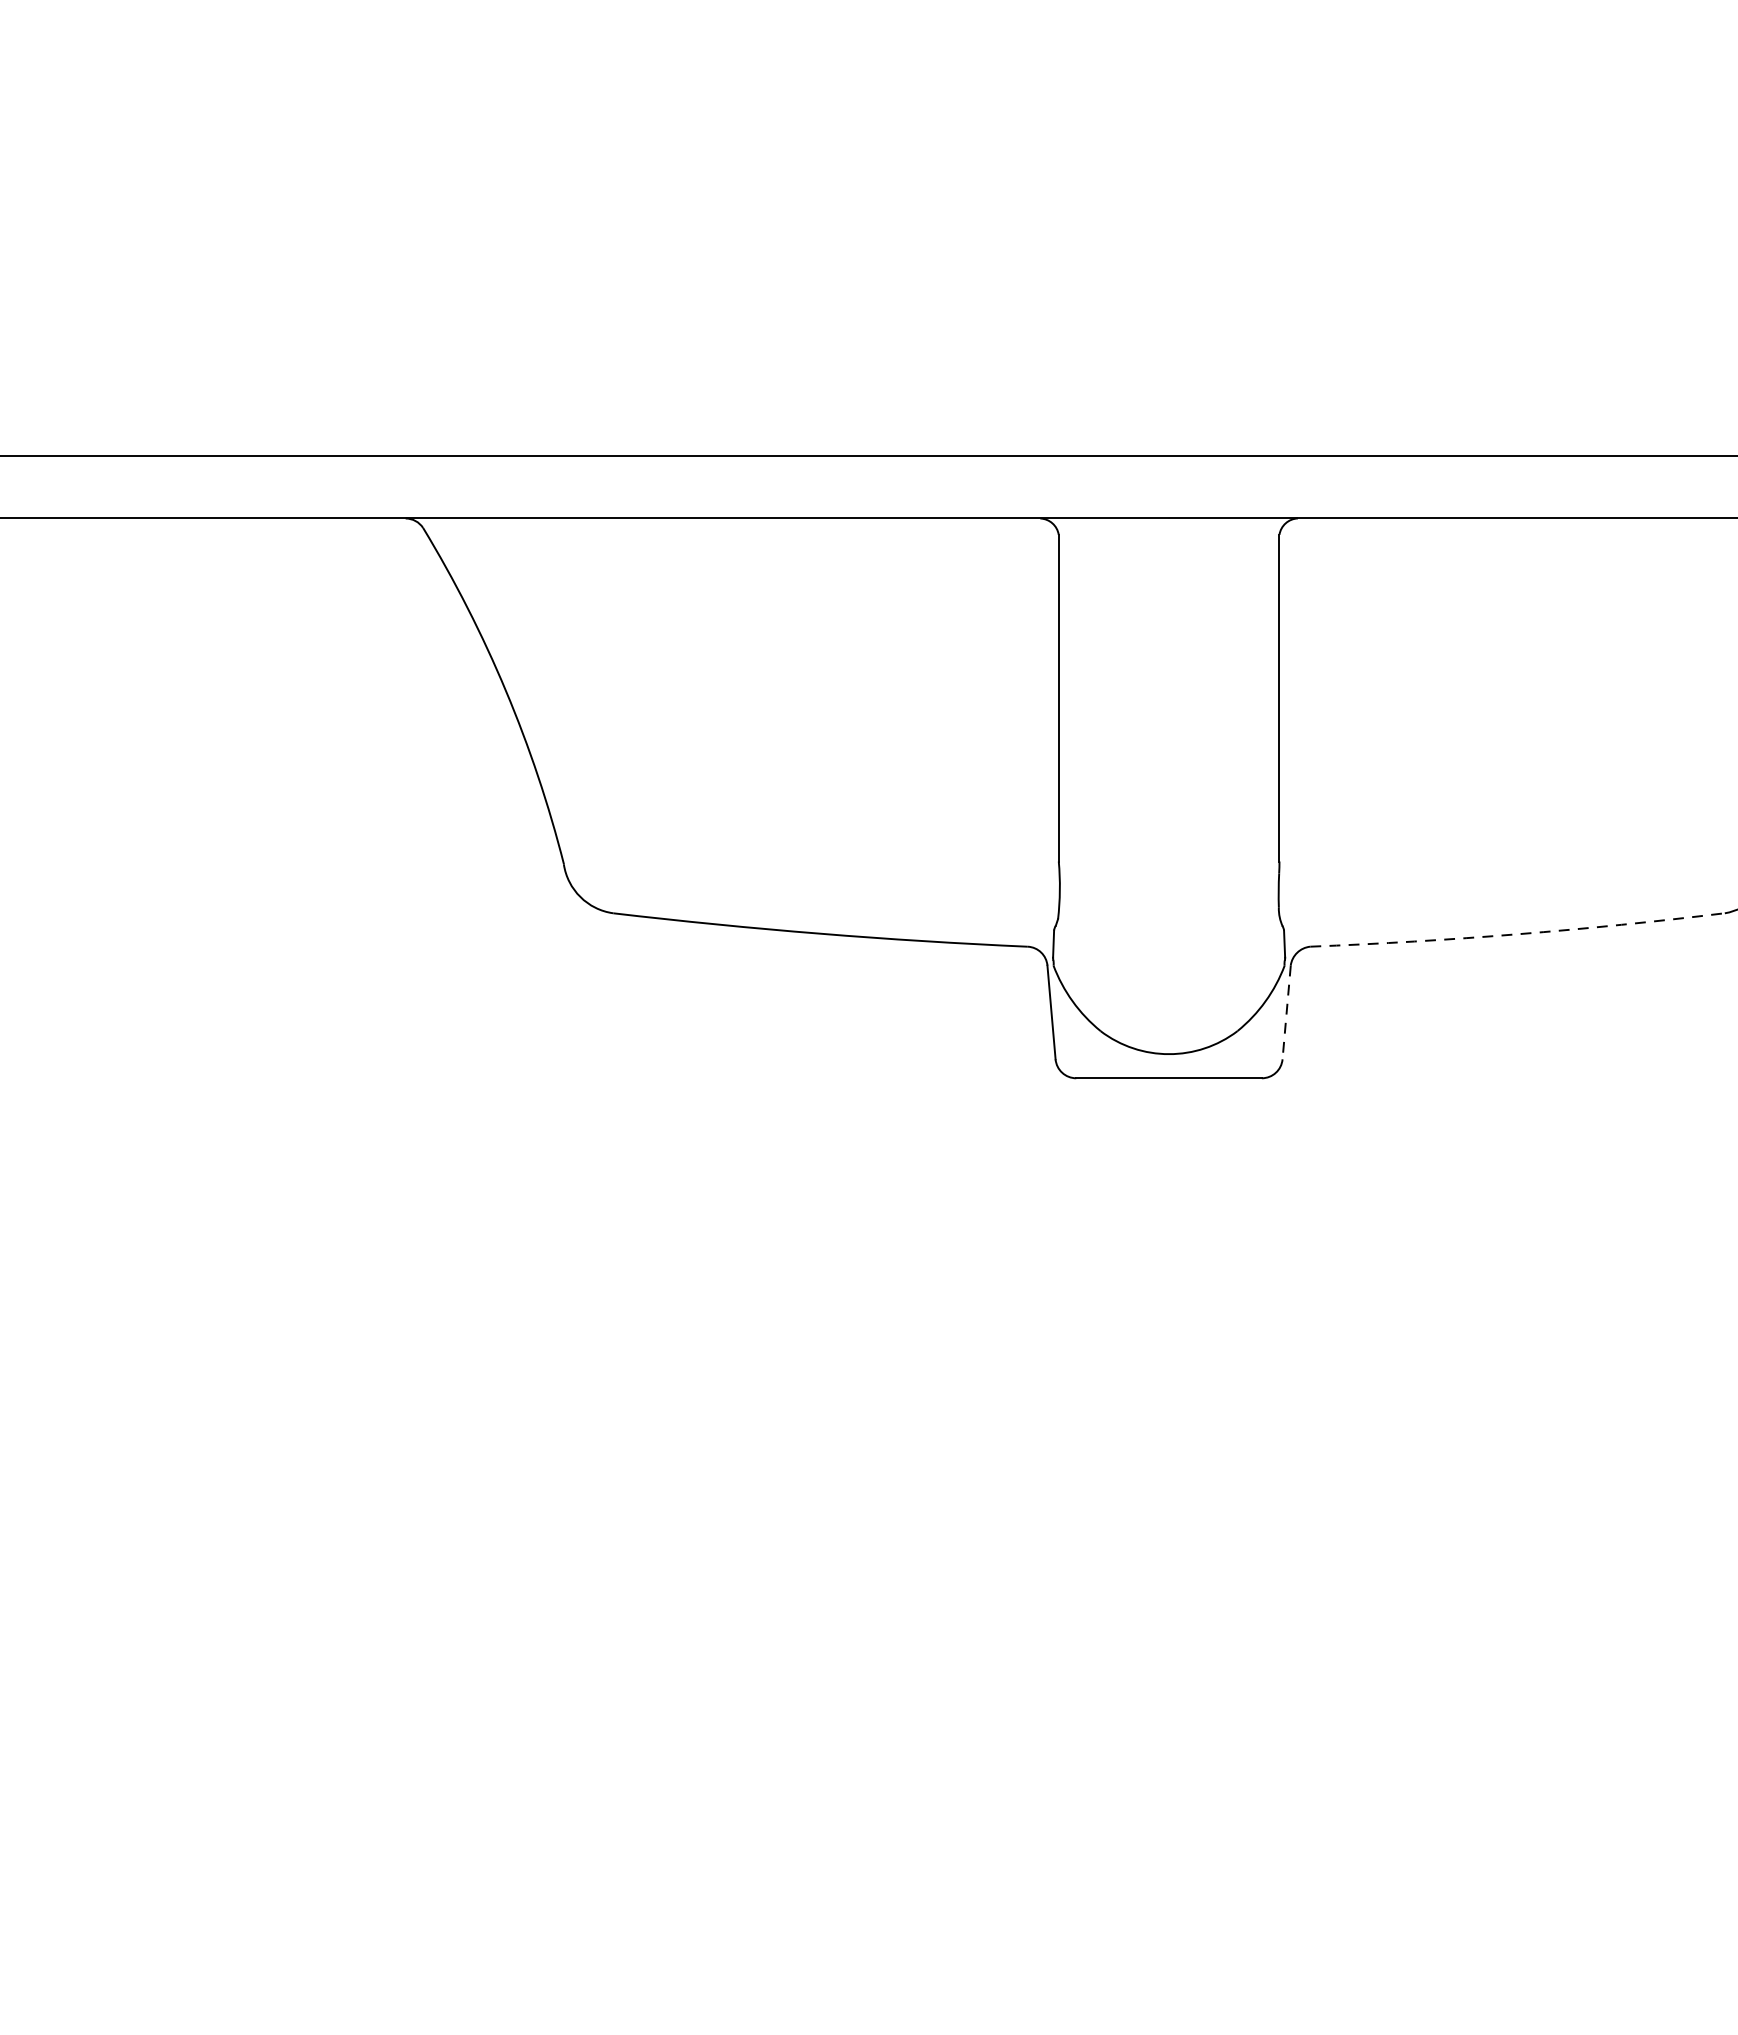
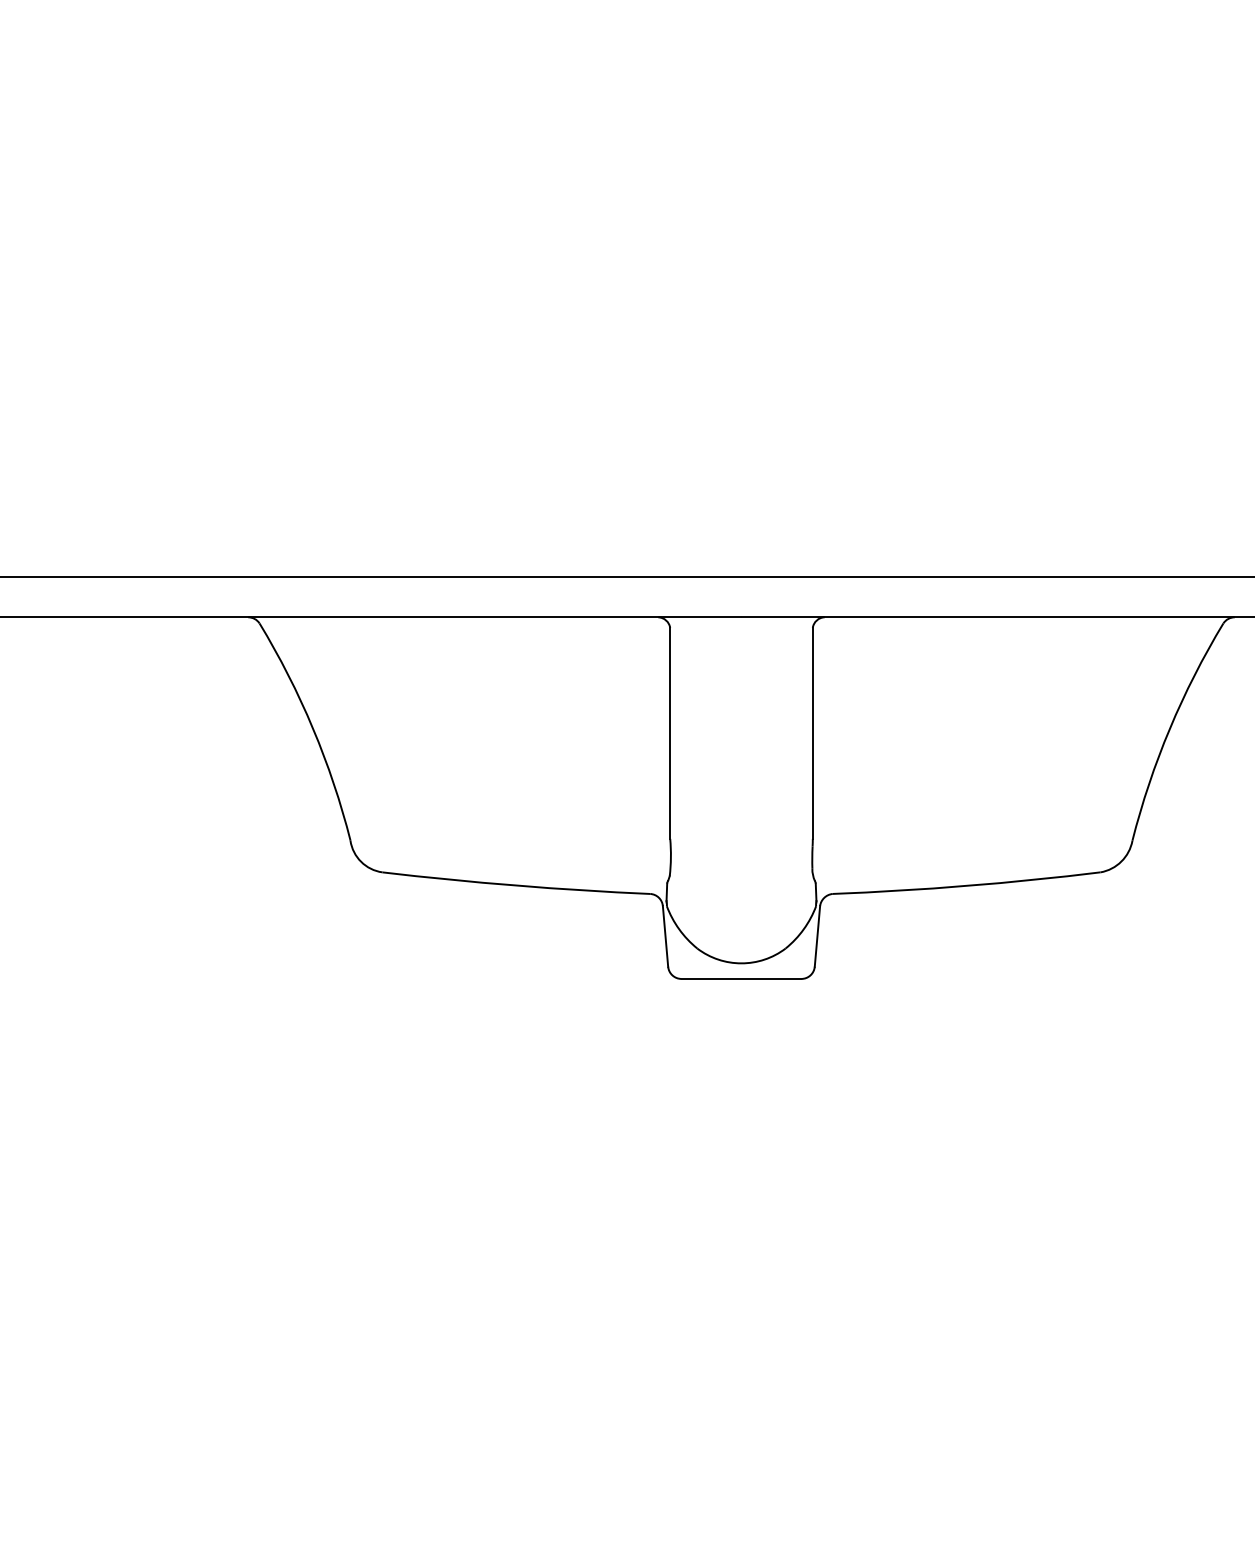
arc: (1517, 933) -> (966, 885), dashed -> solid
line: (1286, 1012) -> (817, 936), dashed -> solid

